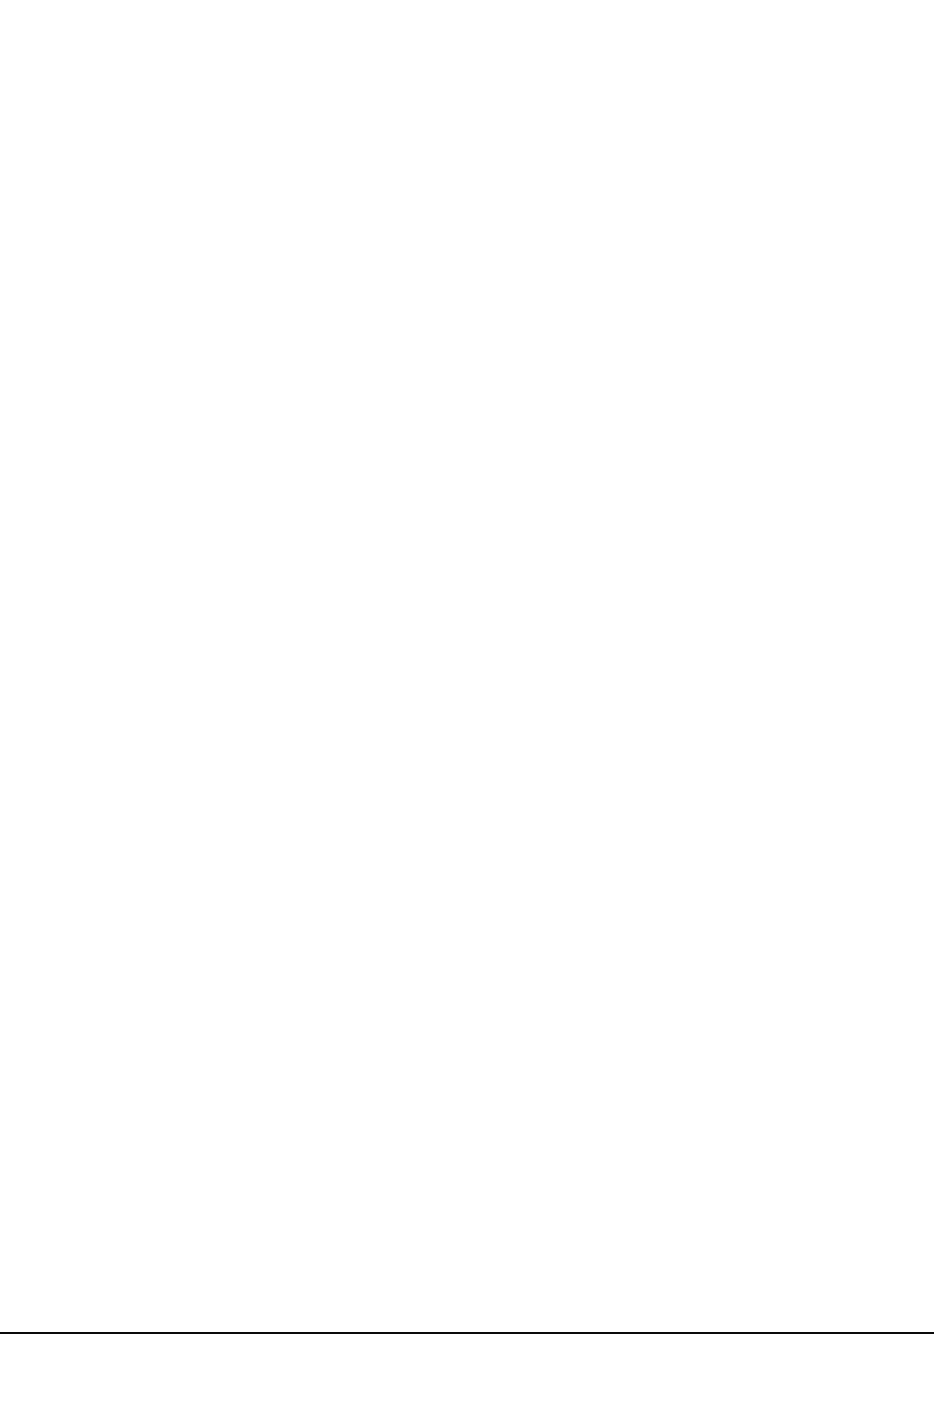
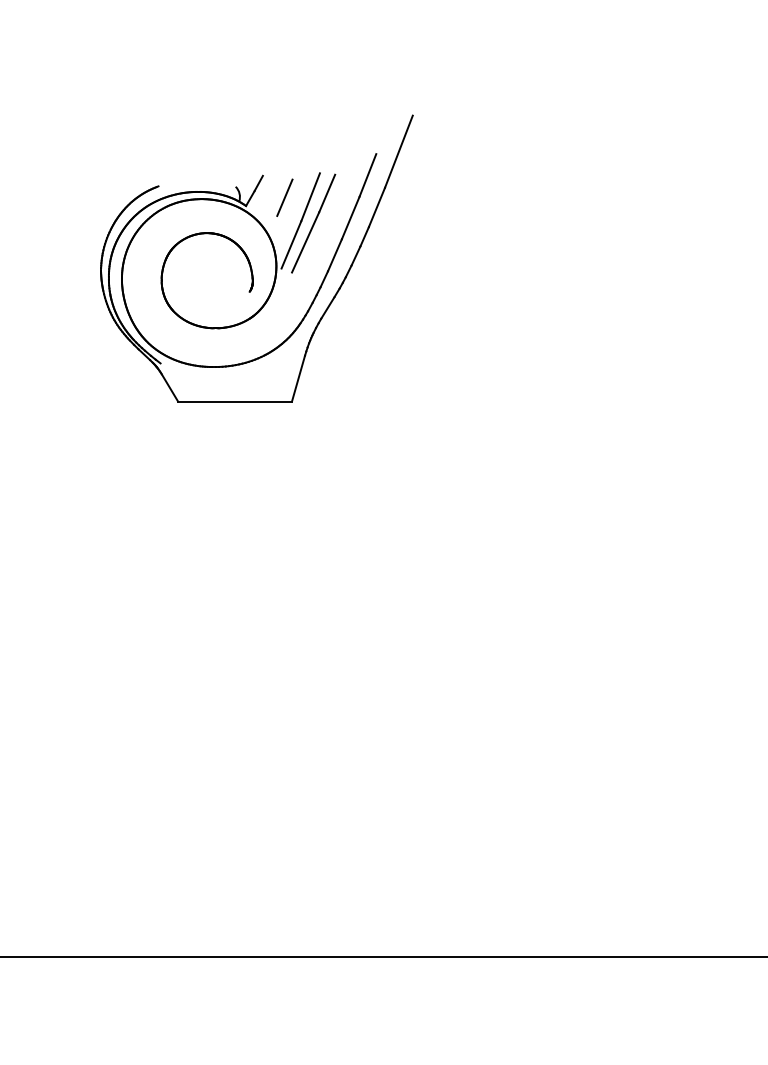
part: (308, 543) -> (249, 259), added

